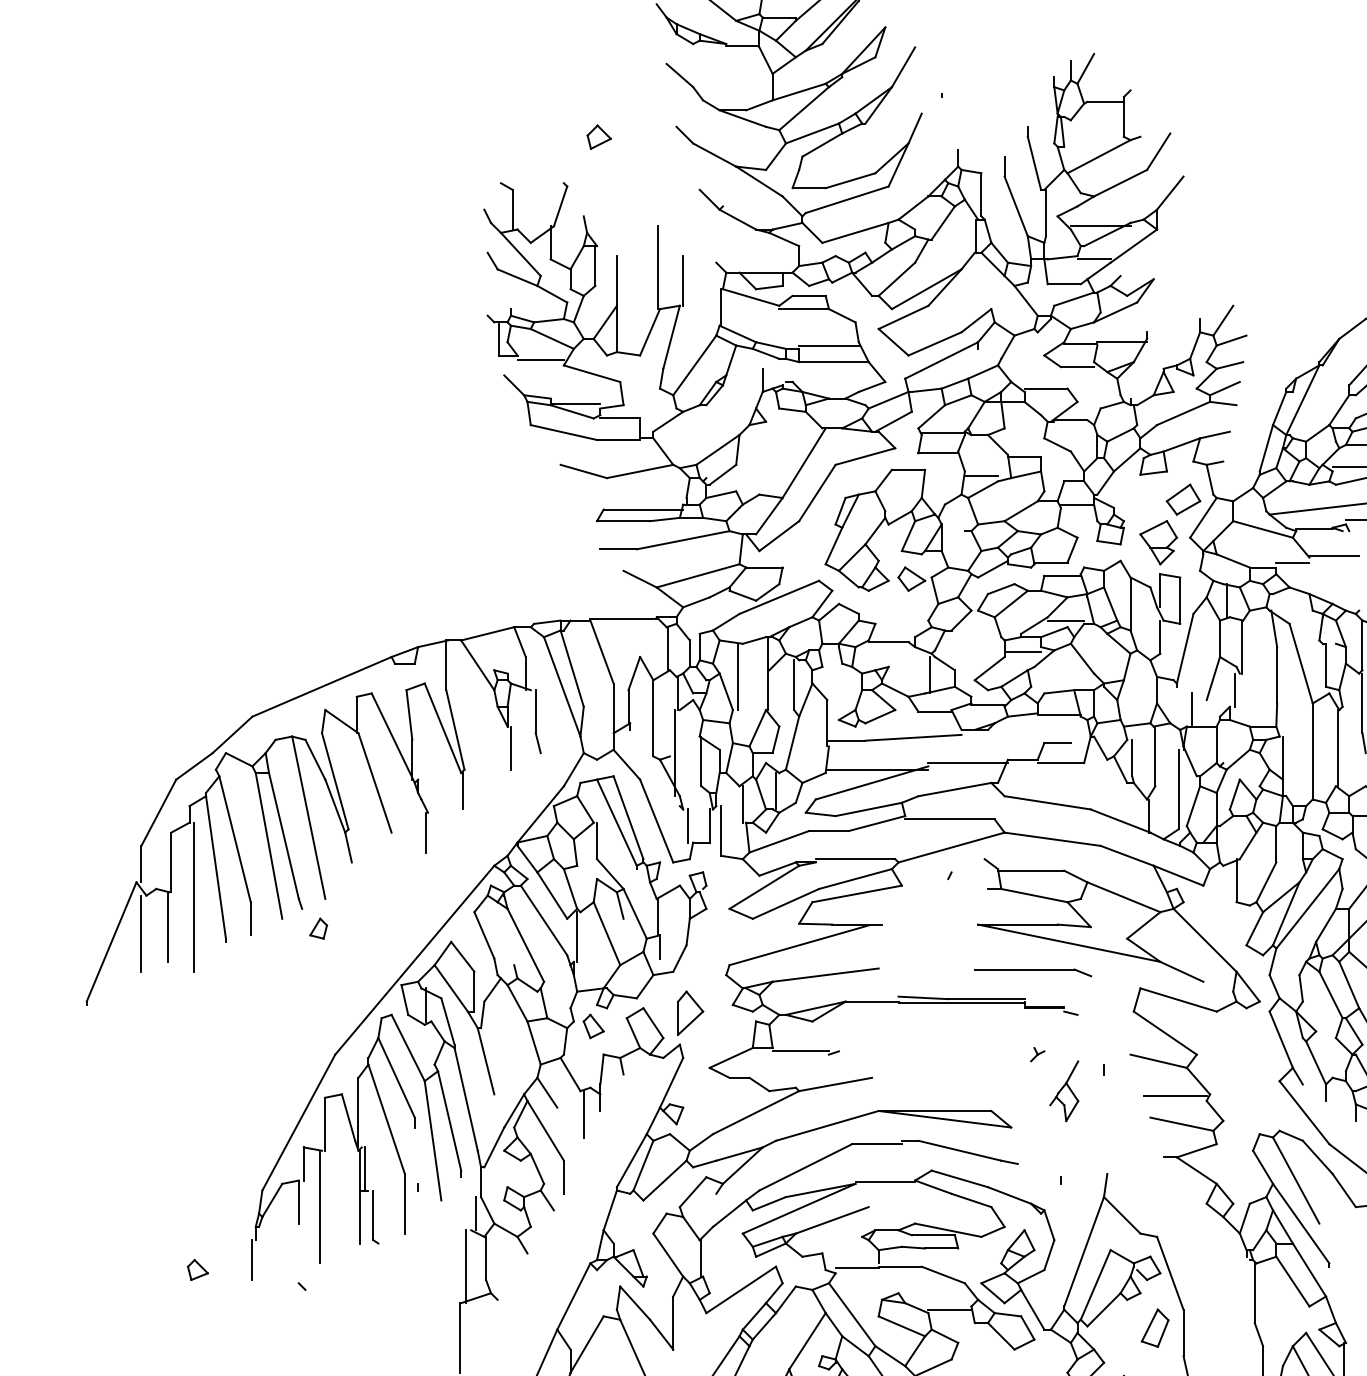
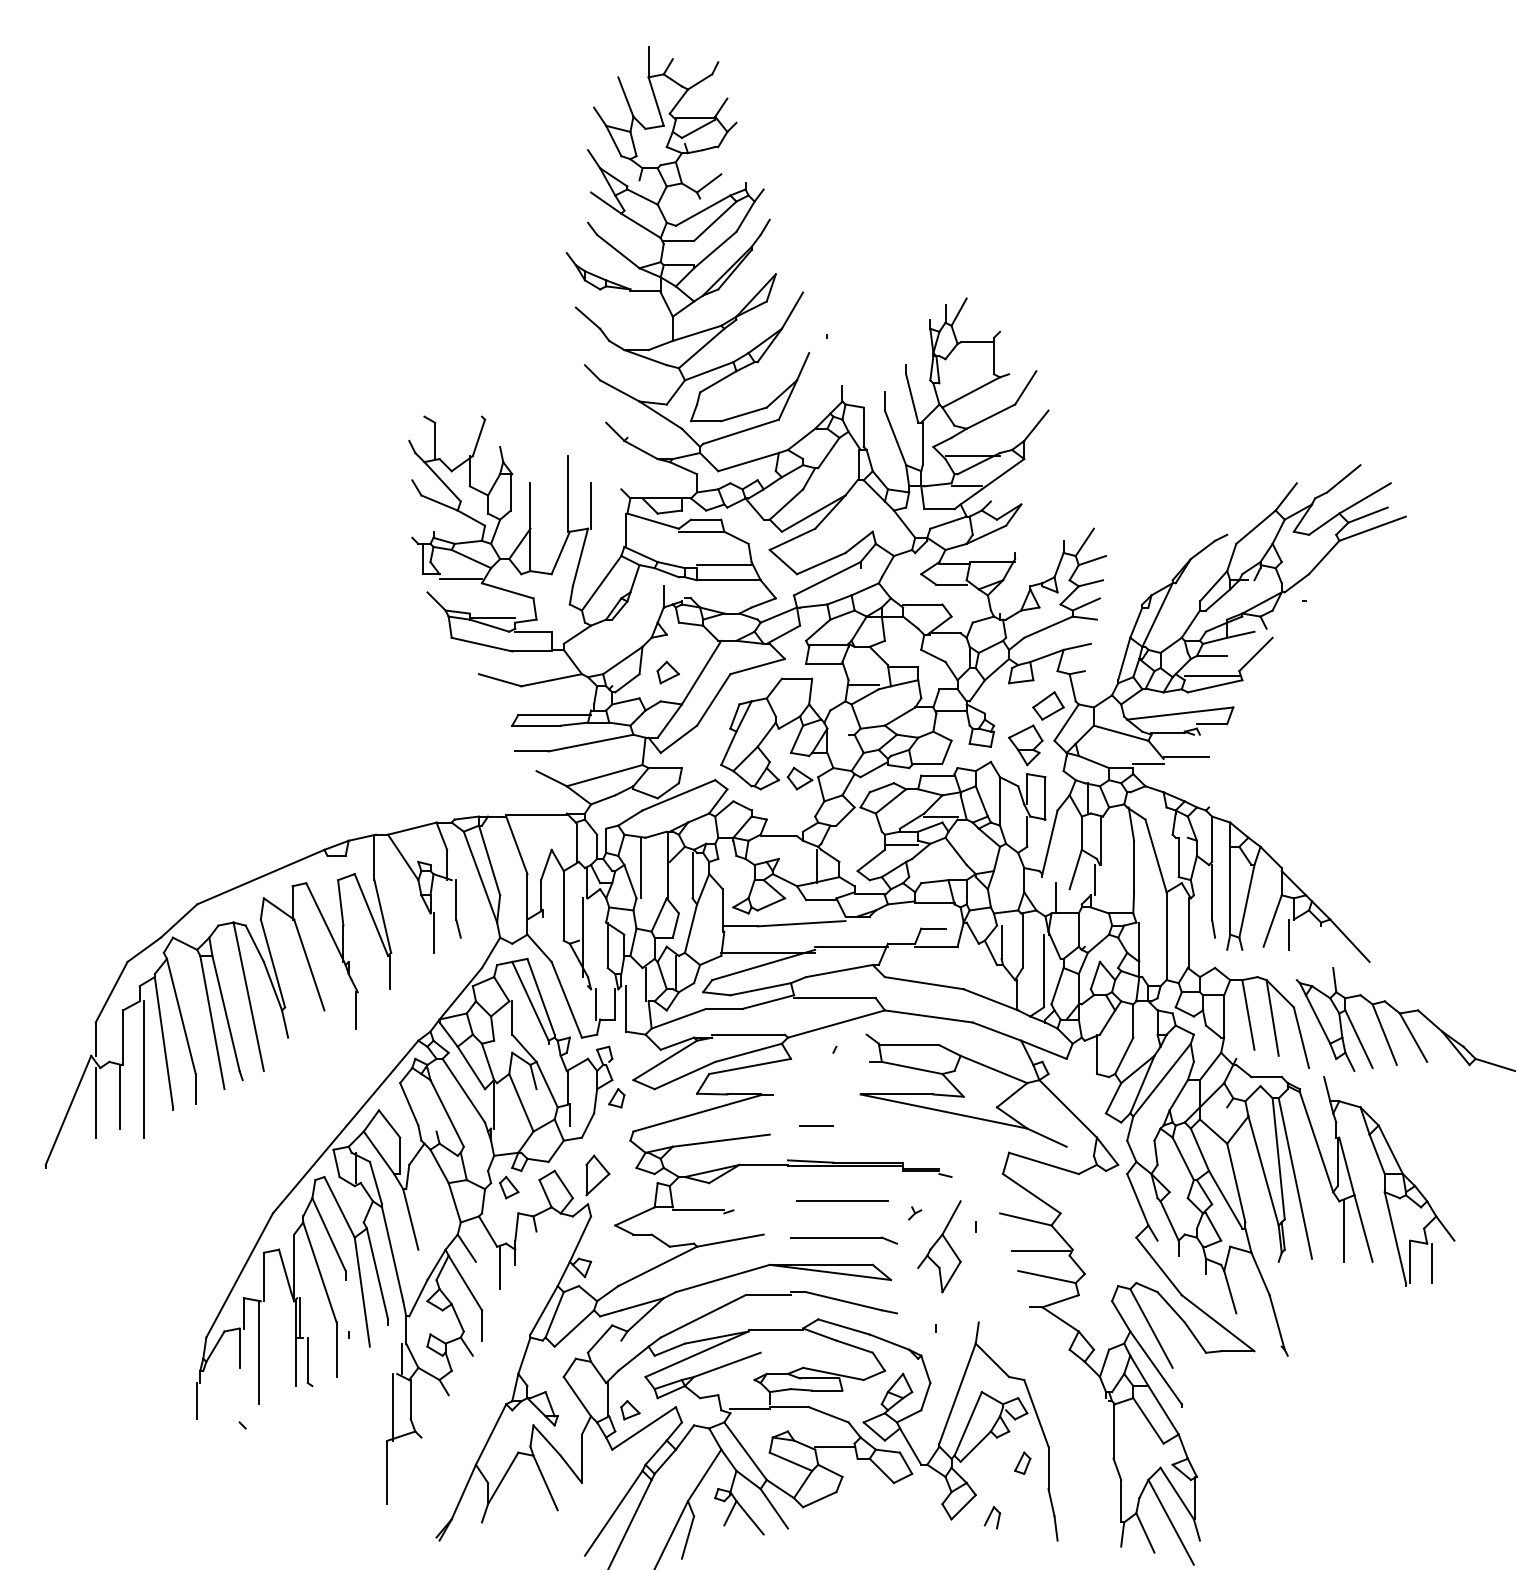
part: (599, 137) -> (668, 672), moved
part: (318, 928) -> (616, 1098), moved
line: (929, 958) -> (816, 1125), added
part: (1032, 972) -> (843, 1240), moved
line: (958, 1041) -> (842, 1201), added
part: (1064, 1090) -> (939, 1246), size x1.67
part: (198, 1270) -> (630, 1410), moved
part: (1155, 1327) -> (1022, 1462), size x0.62

